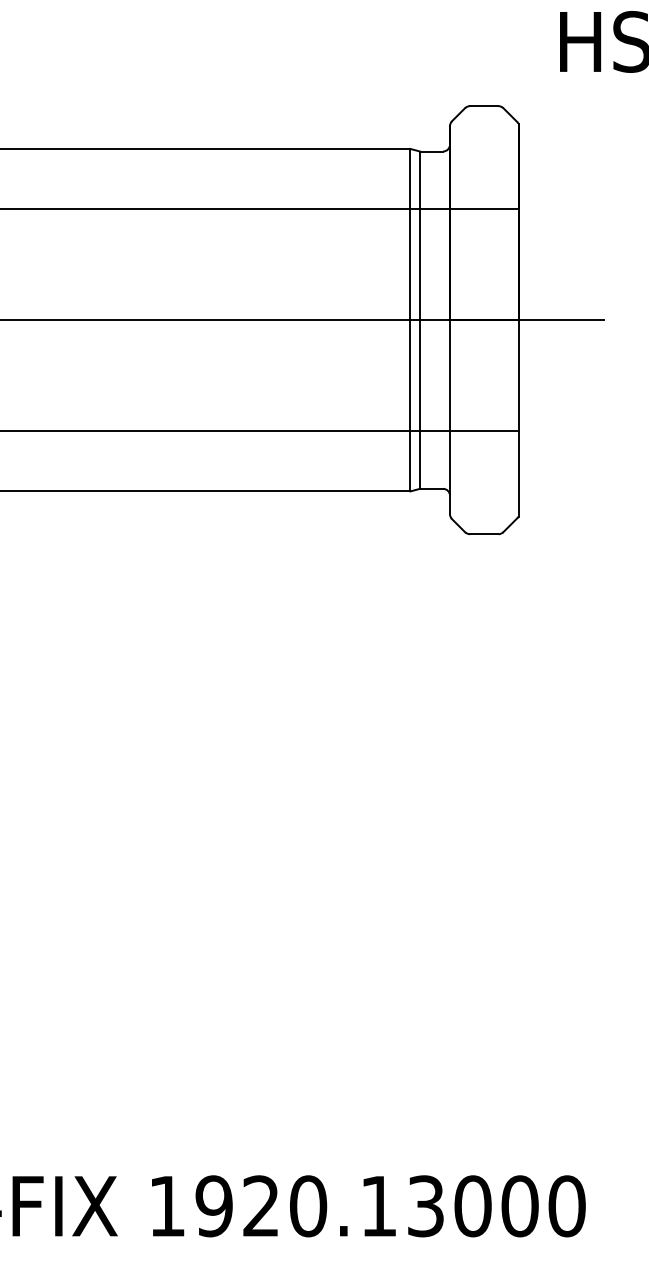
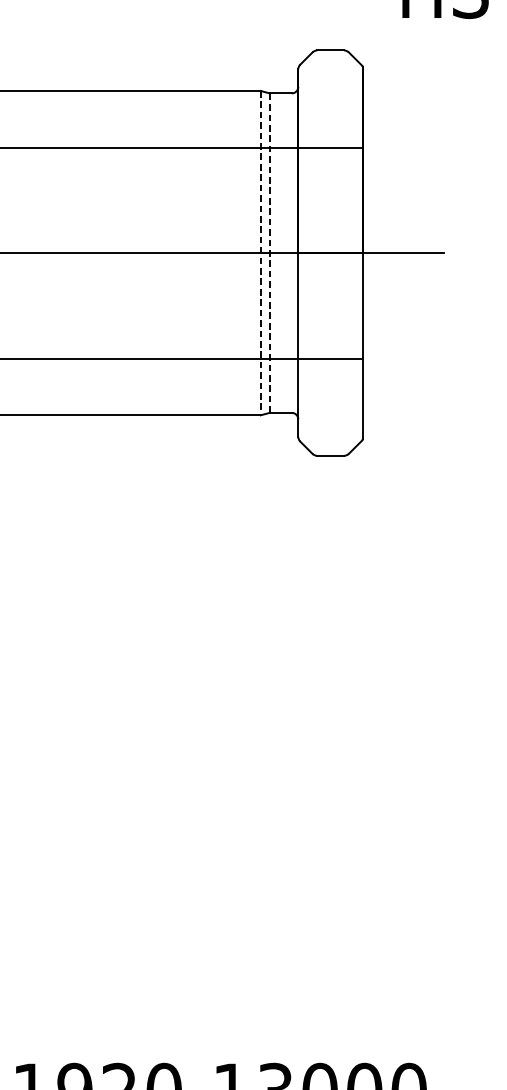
line: (410, 320) -> (260, 253), solid -> dashed
line: (420, 320) -> (270, 253), solid -> dashed

